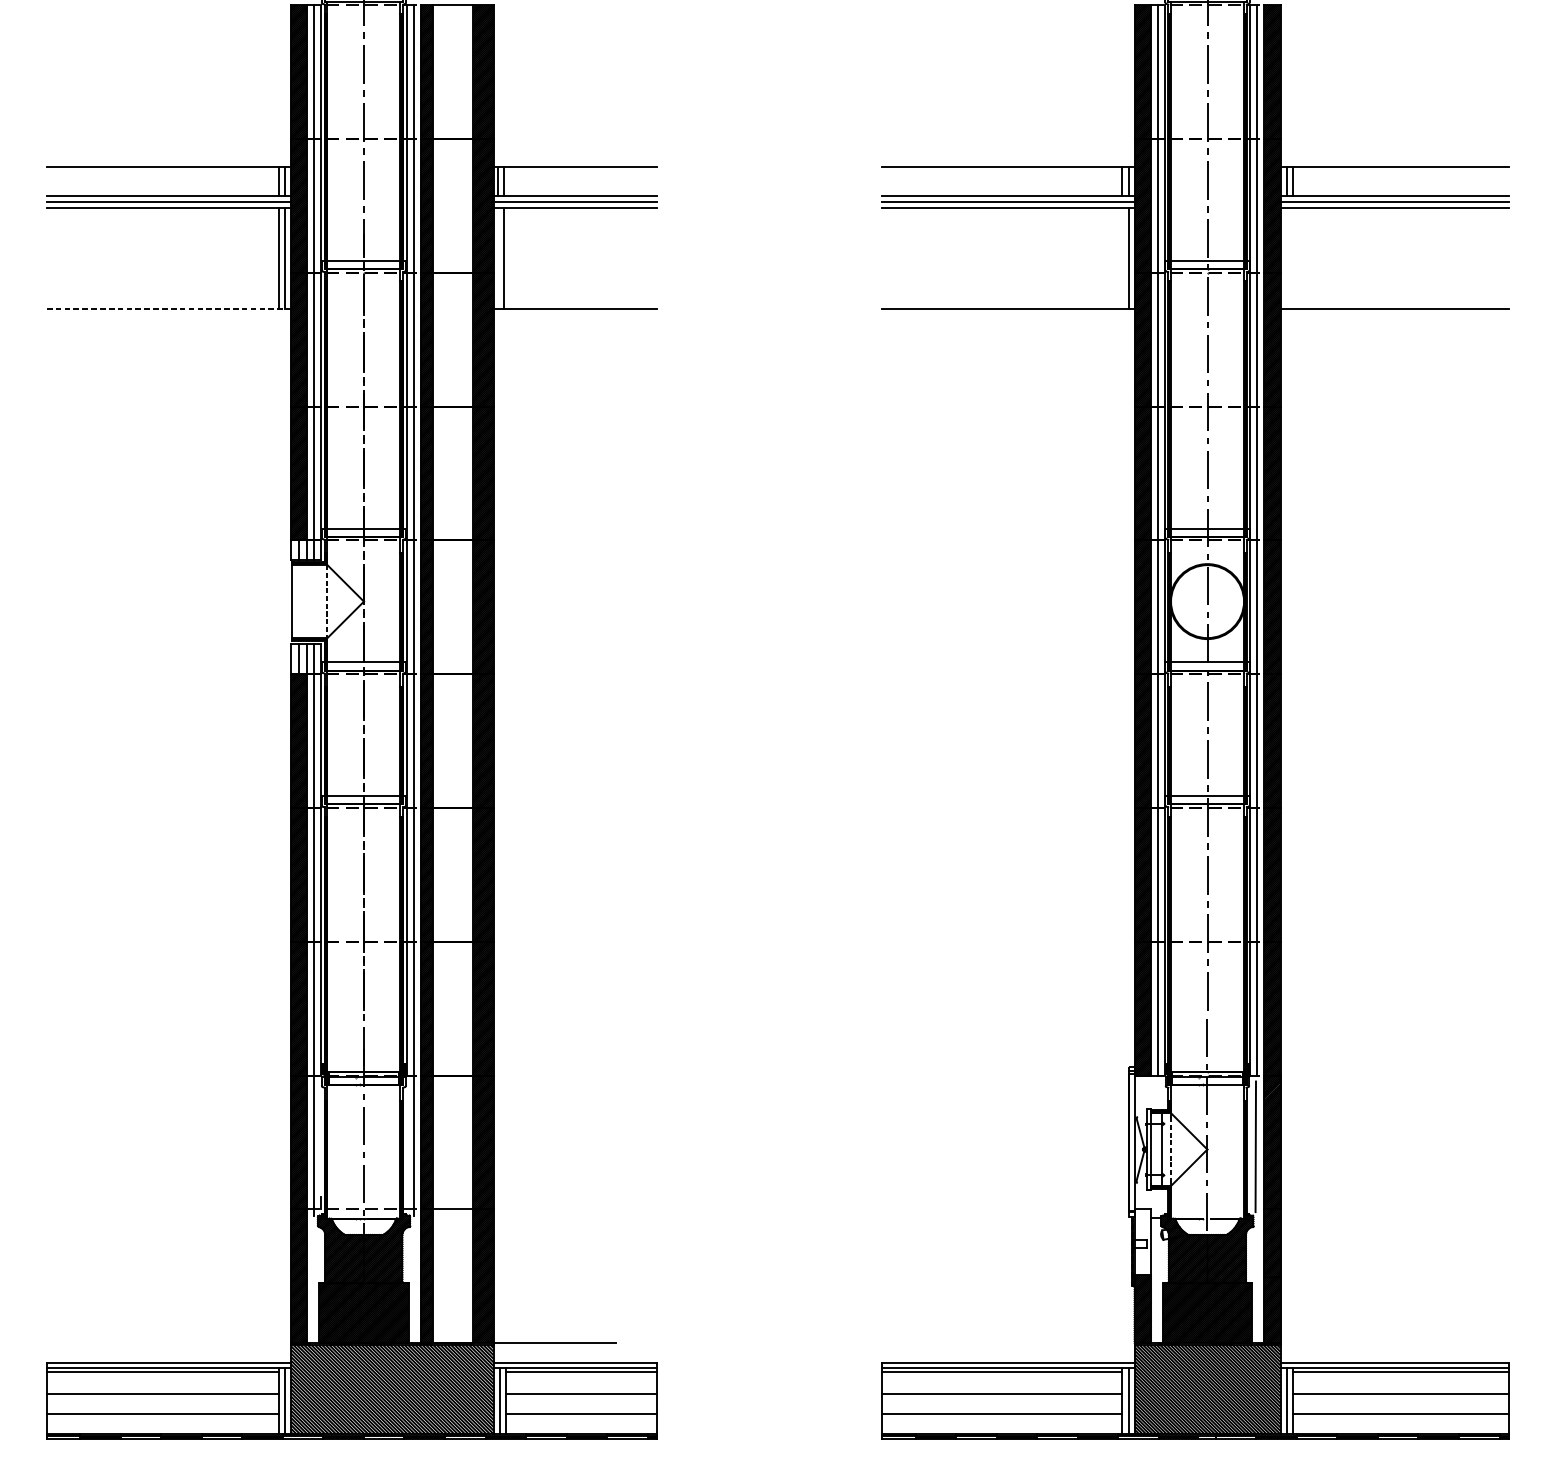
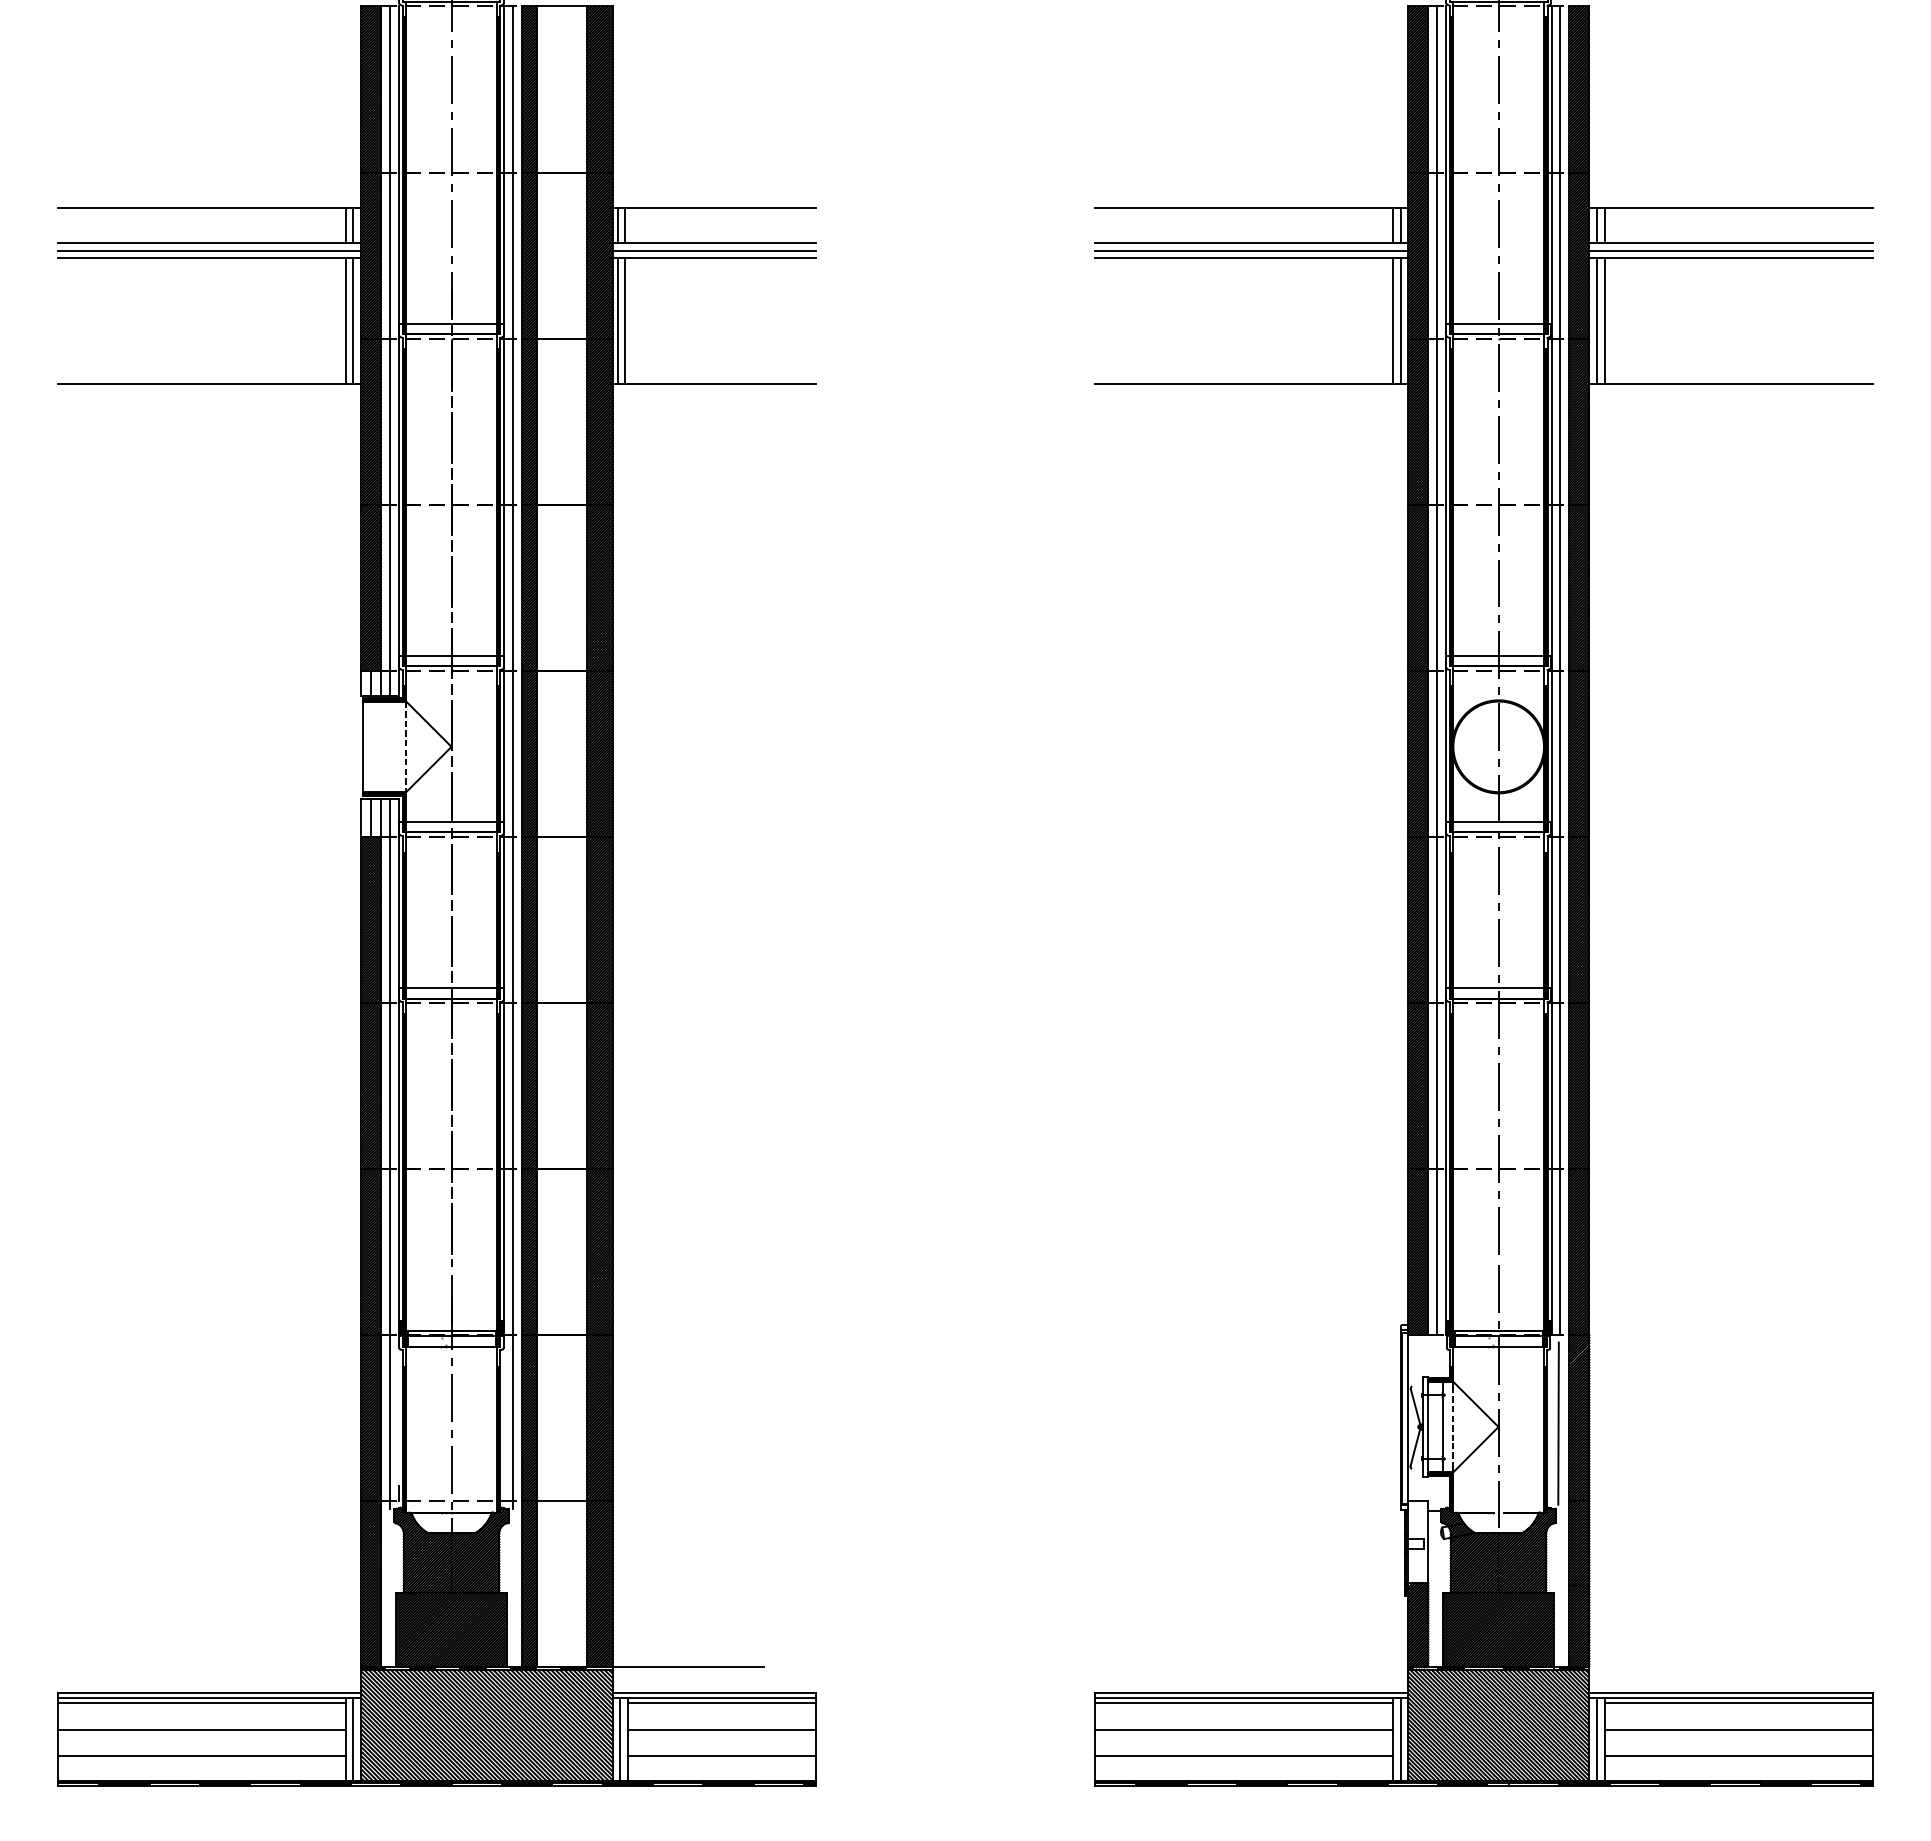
line: (497, 258) -> (617, 320), added
line: (1122, 258) -> (1393, 320), added
line: (1286, 258) -> (1596, 320), added
line: (1292, 258) -> (1604, 320), added
line: (168, 308) -> (209, 383), dashed -> solid

